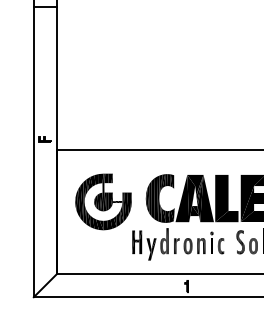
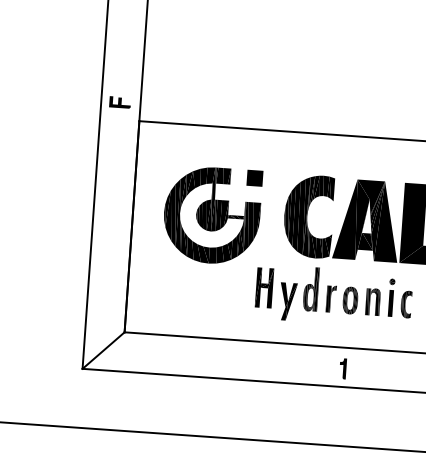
part: (126, 178) -> (253, 178), added

